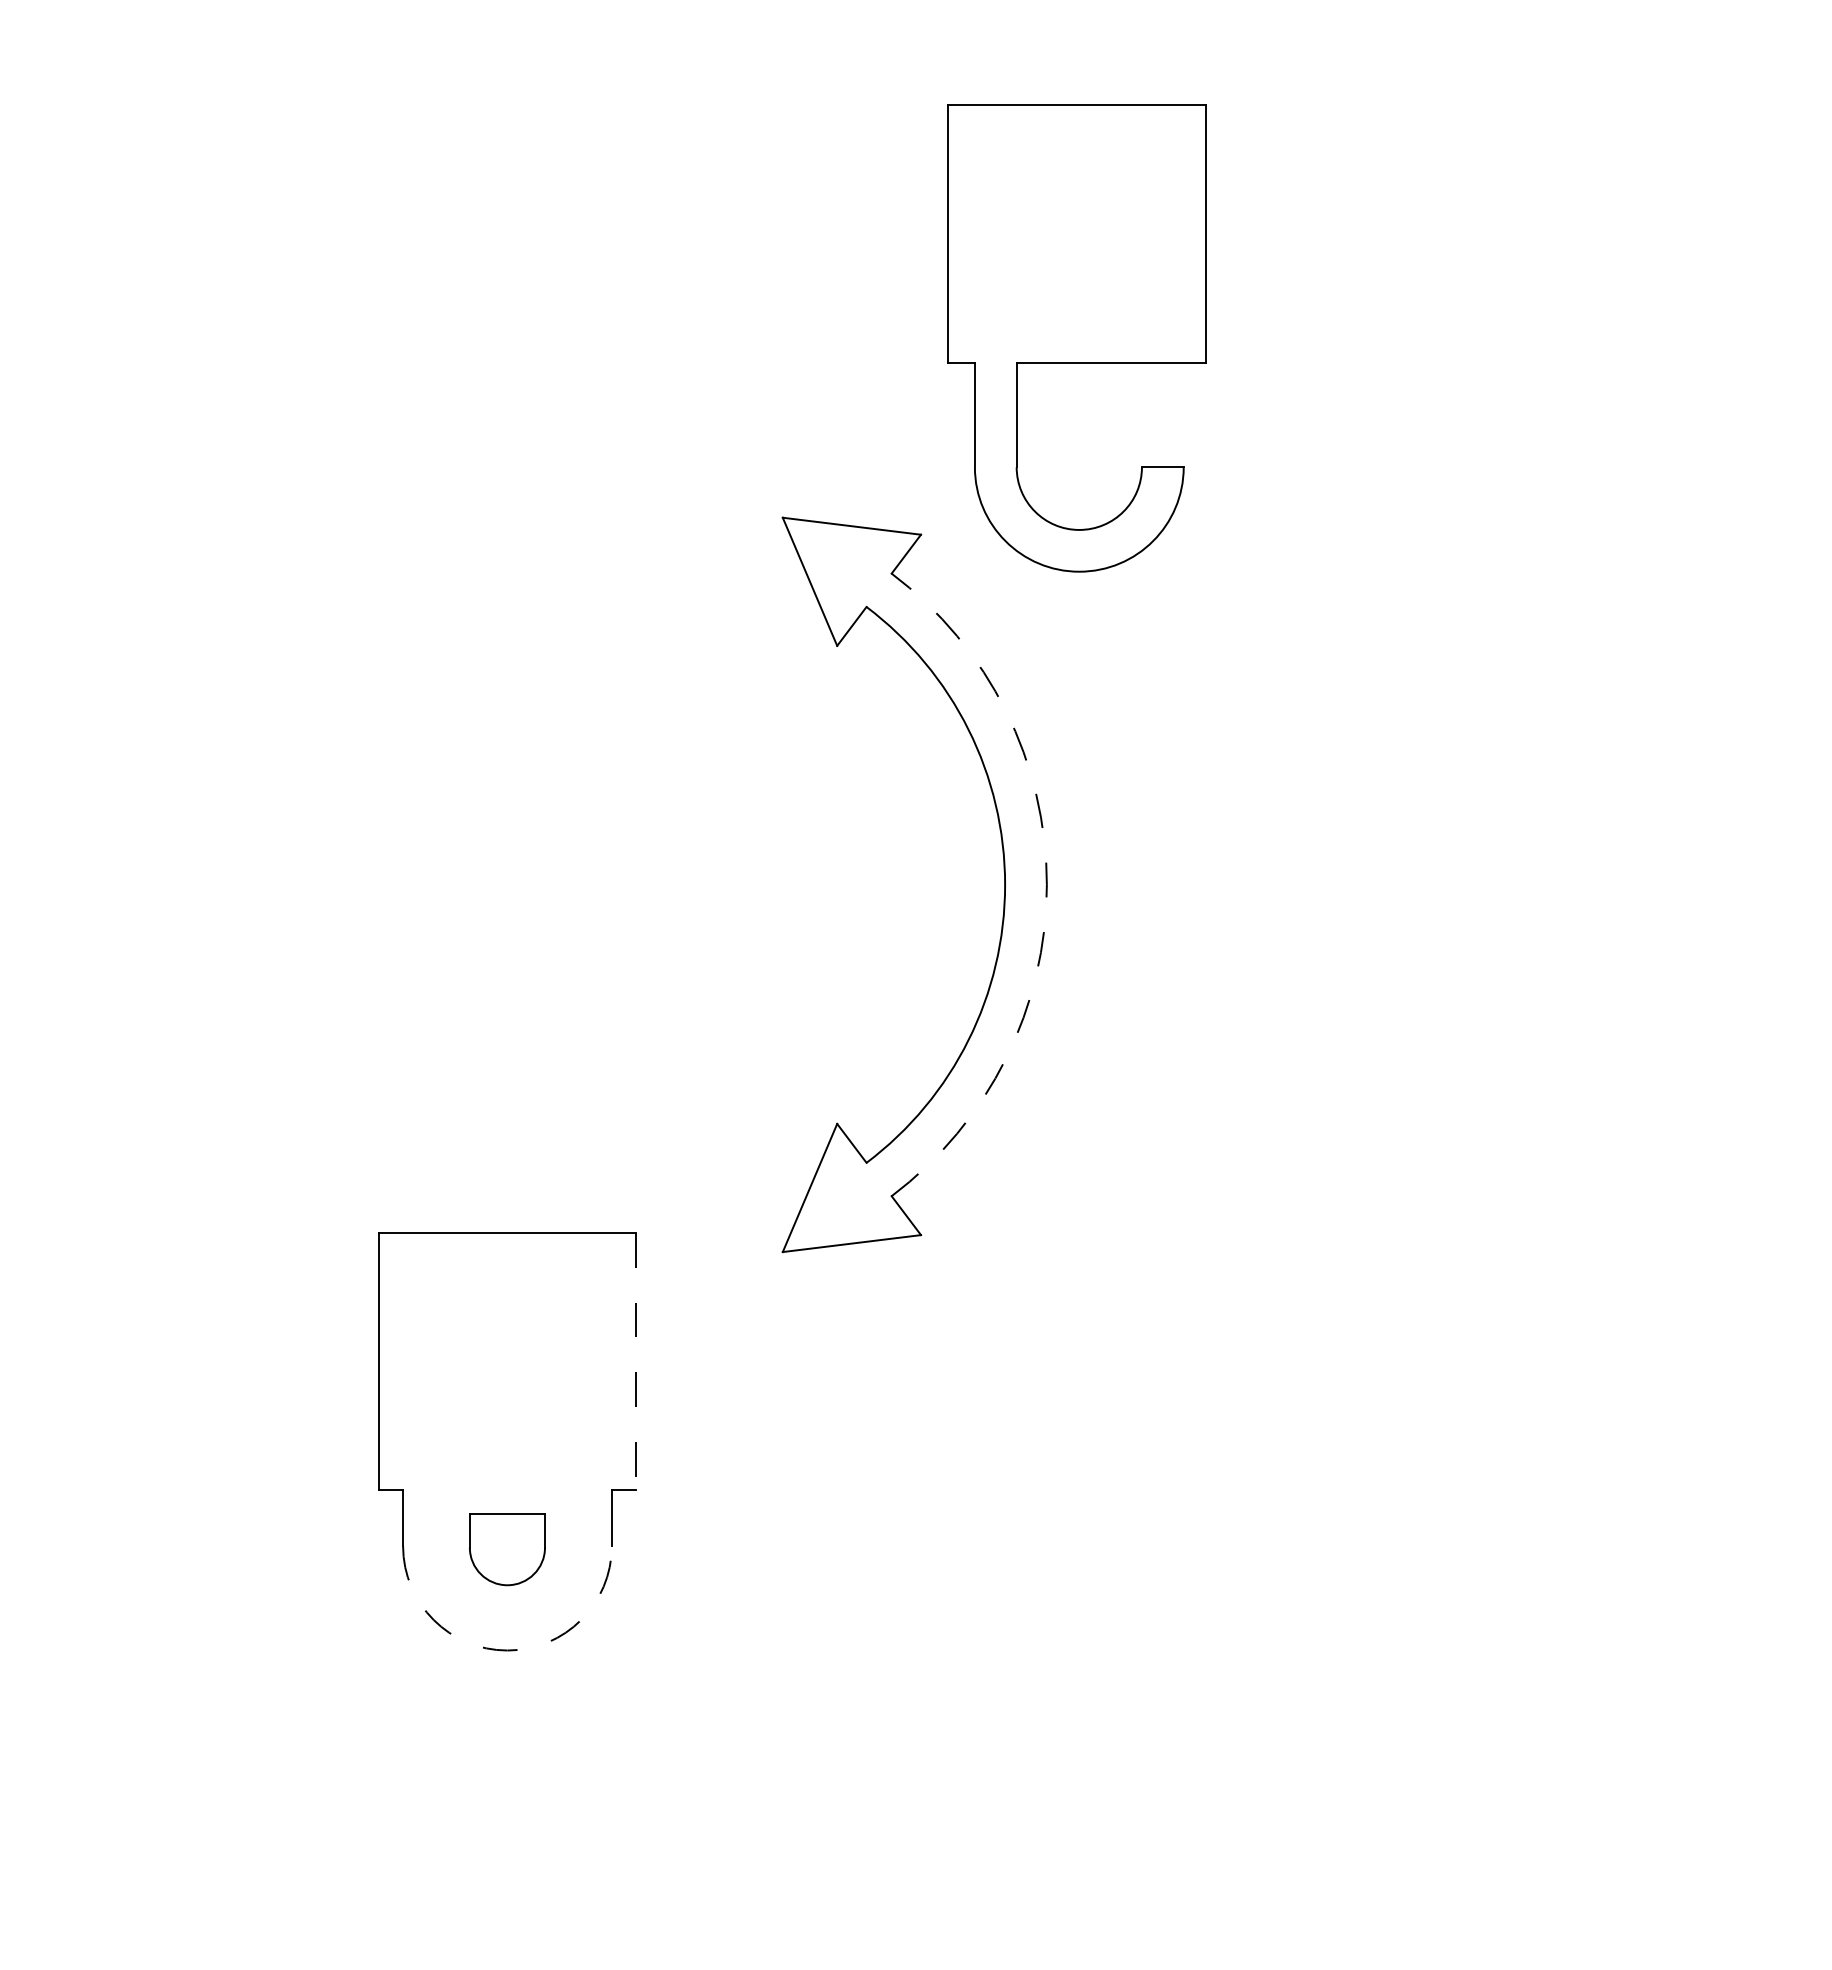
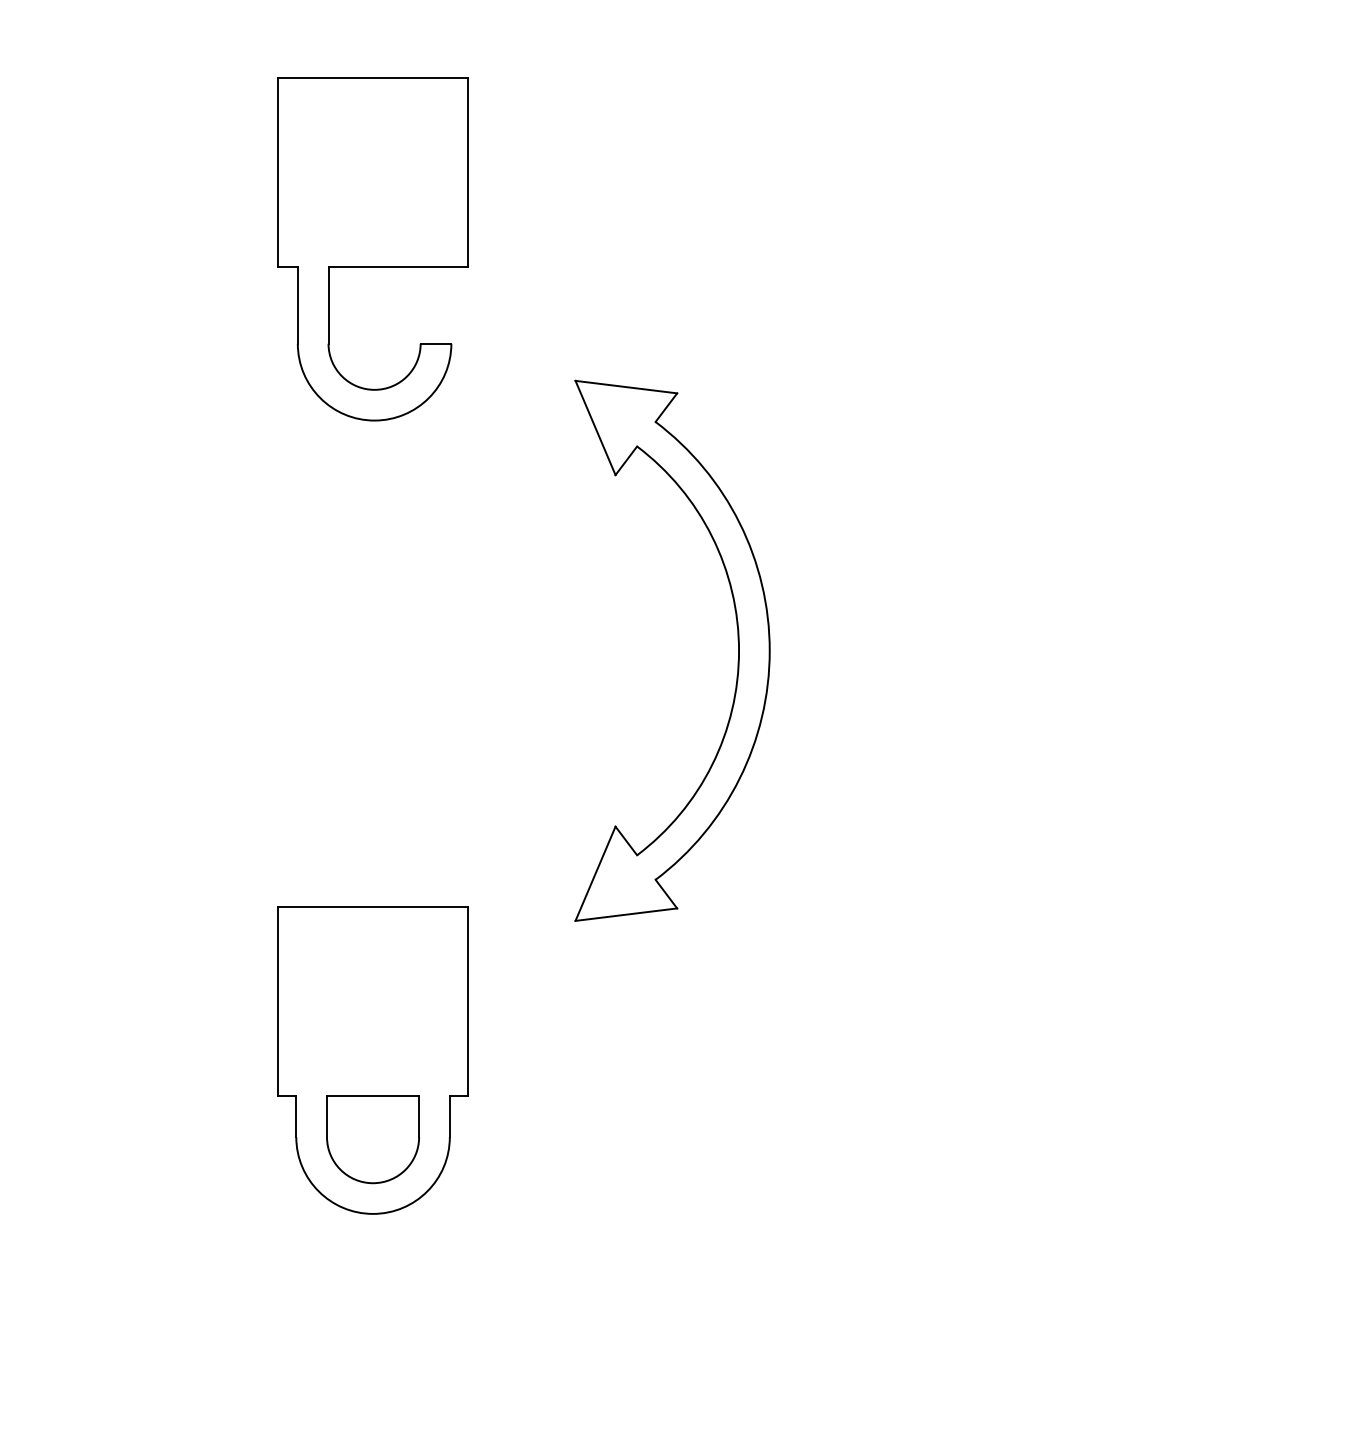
part: (1076, 339) -> (372, 249), moved
arc: (1046, 884) -> (769, 650), dashed -> solid
line: (635, 1361) -> (467, 1001), dashed -> solid
part: (506, 1549) -> (372, 1139), size x1.67
arc: (508, 1649) -> (373, 1213), dashed -> solid

